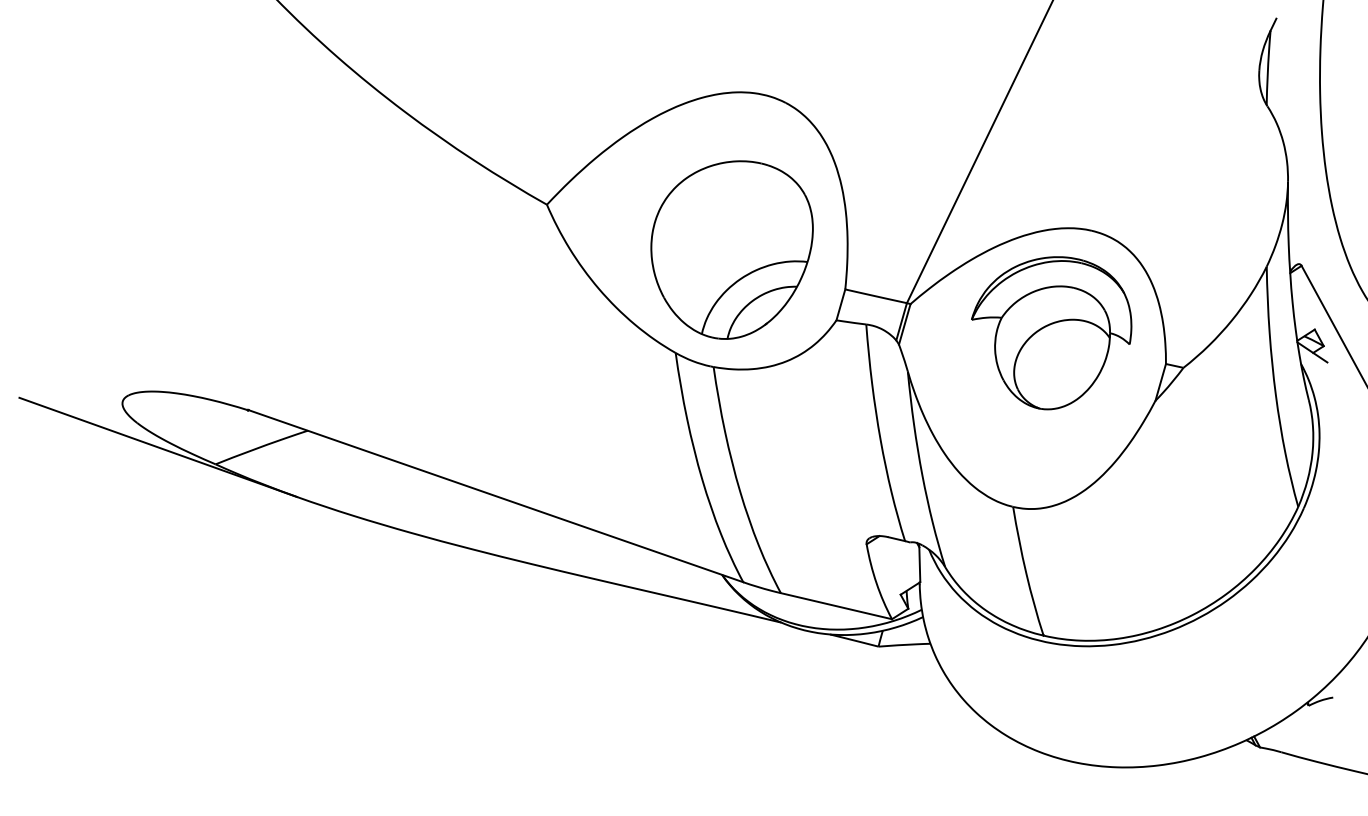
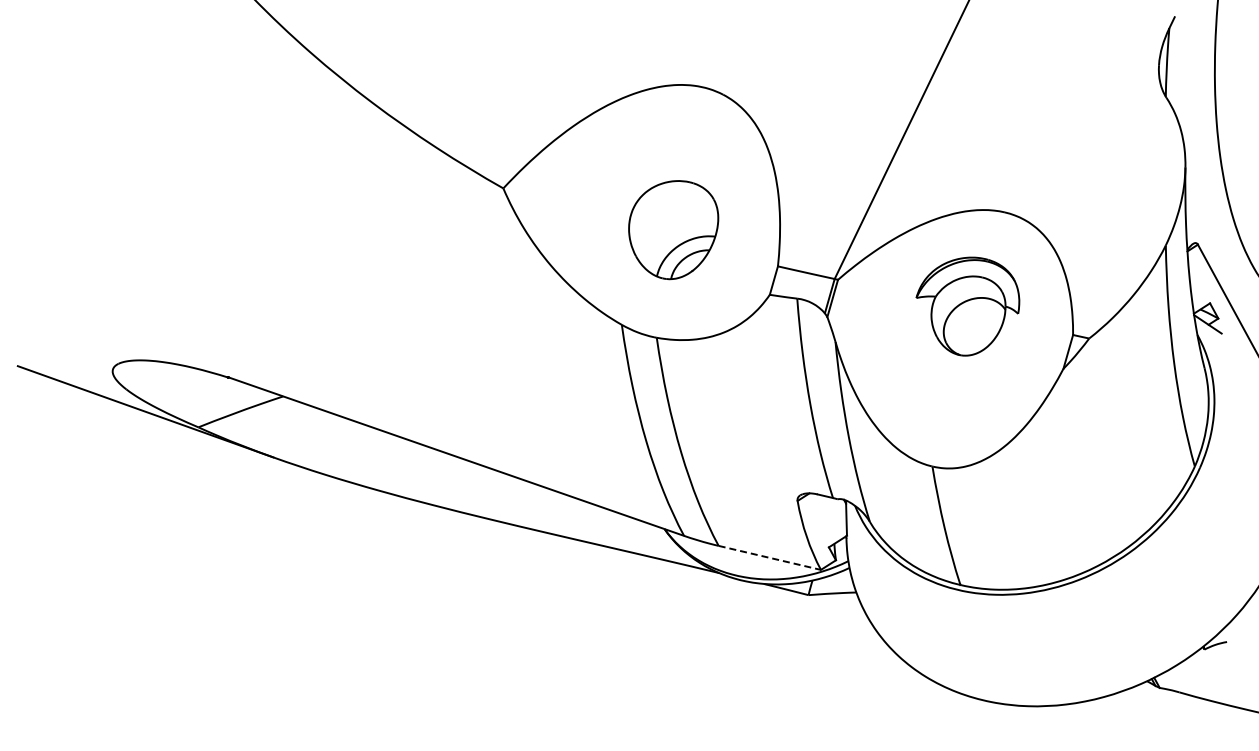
part: (731, 249) -> (673, 229), size x0.6
part: (1051, 333) -> (967, 306), size x0.7
line: (836, 605) -> (769, 557), solid -> dashed

